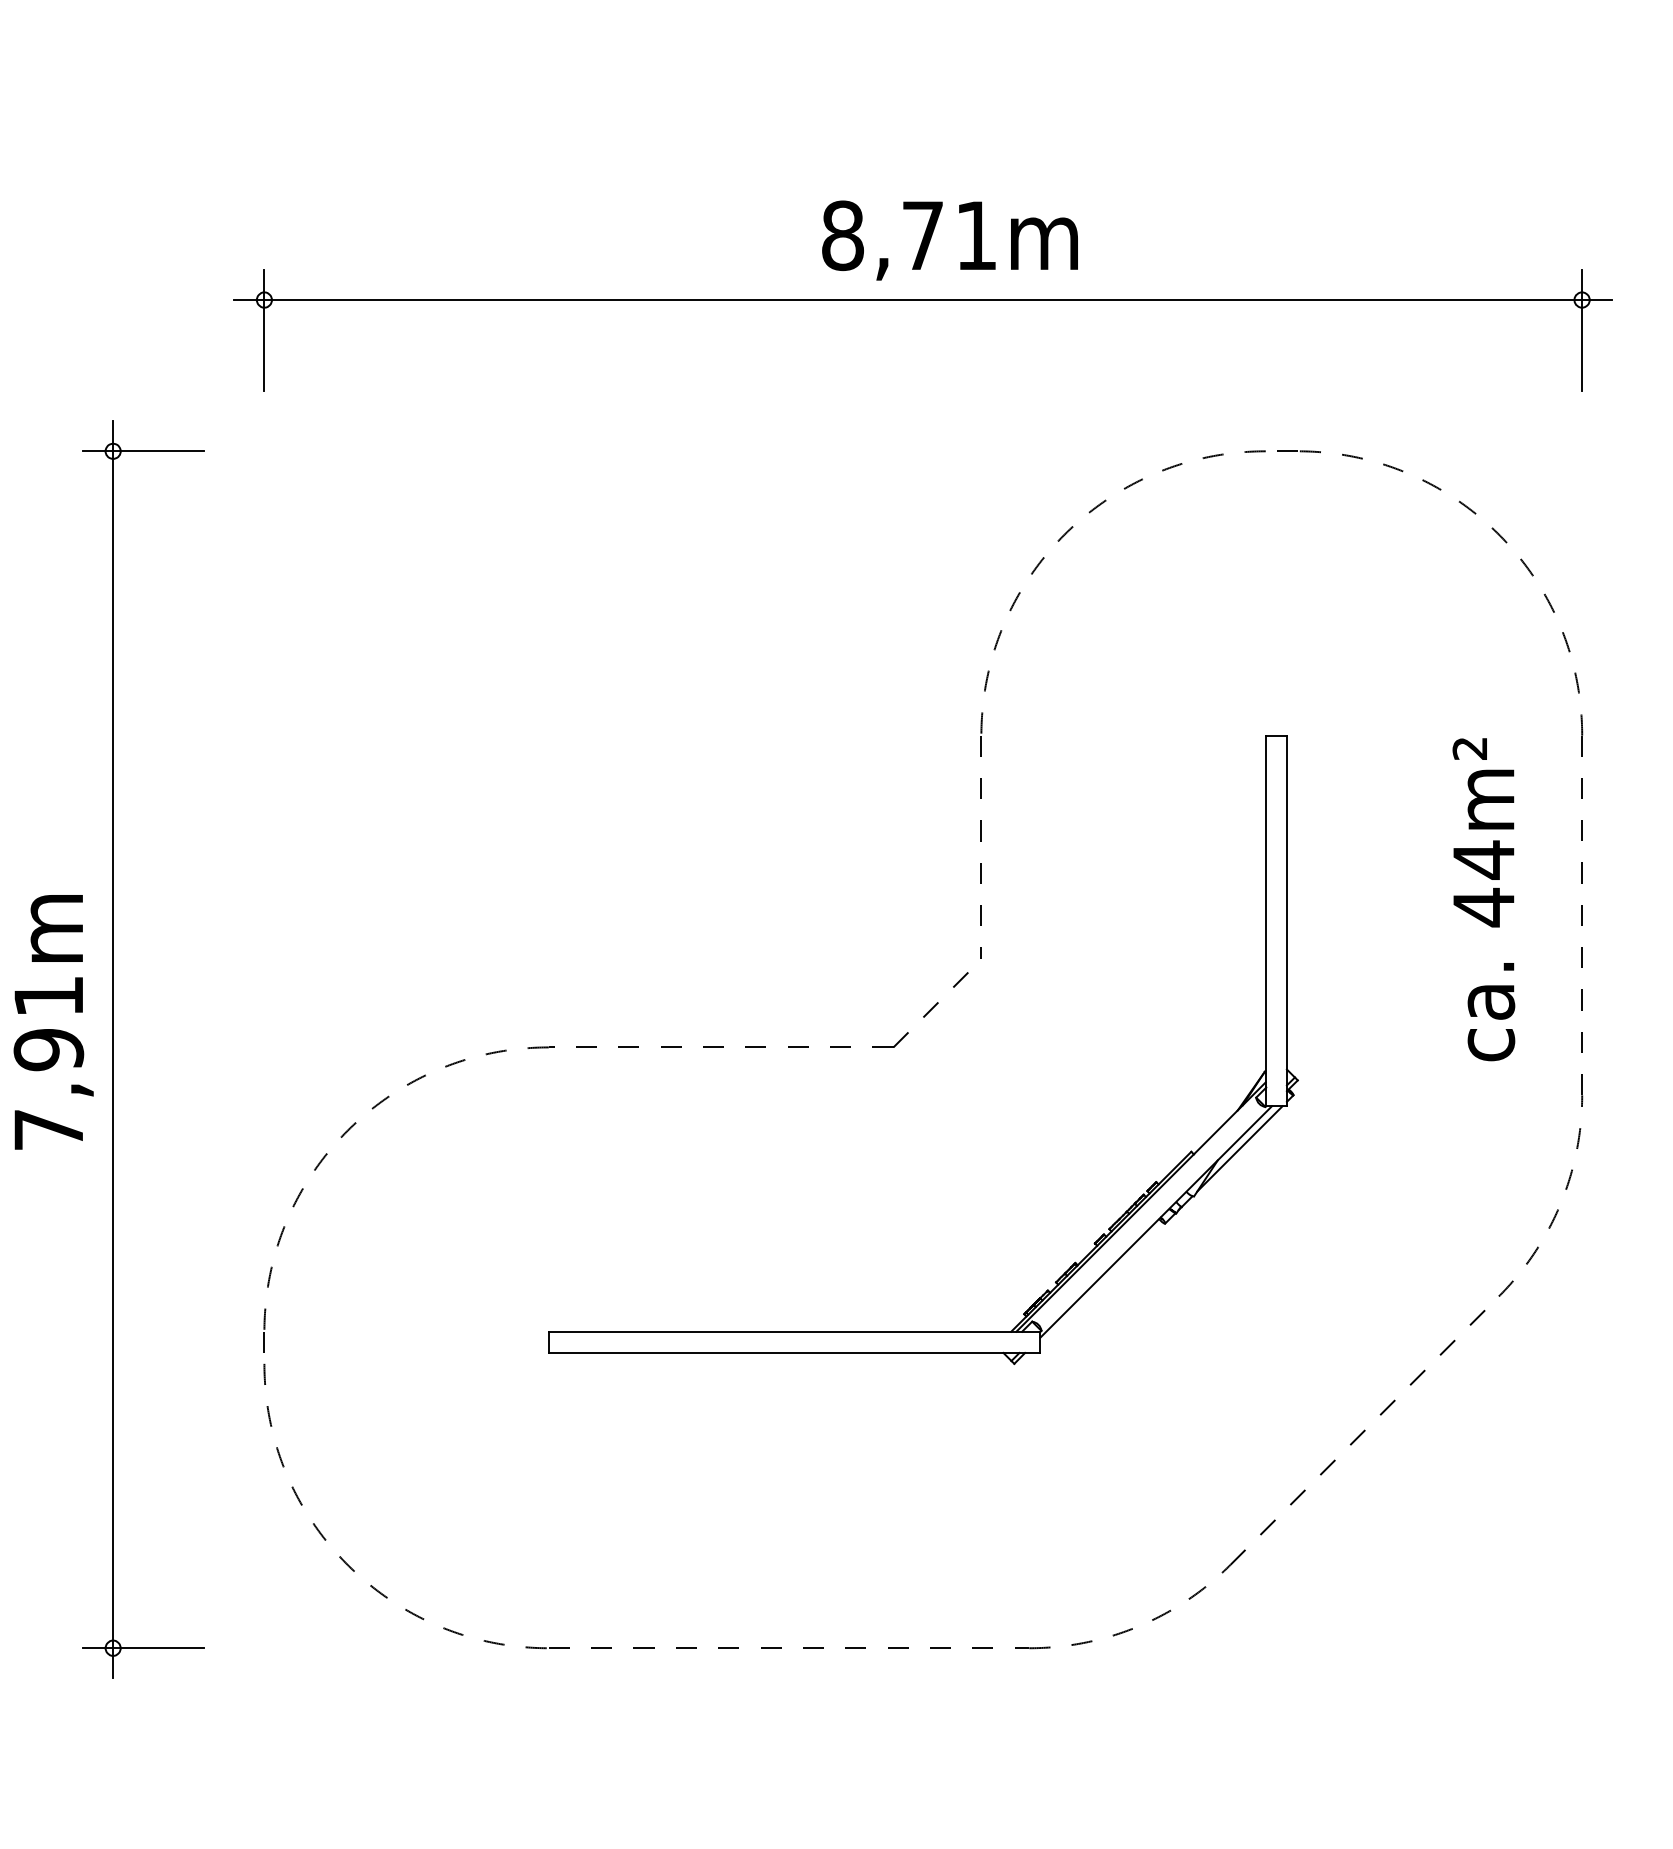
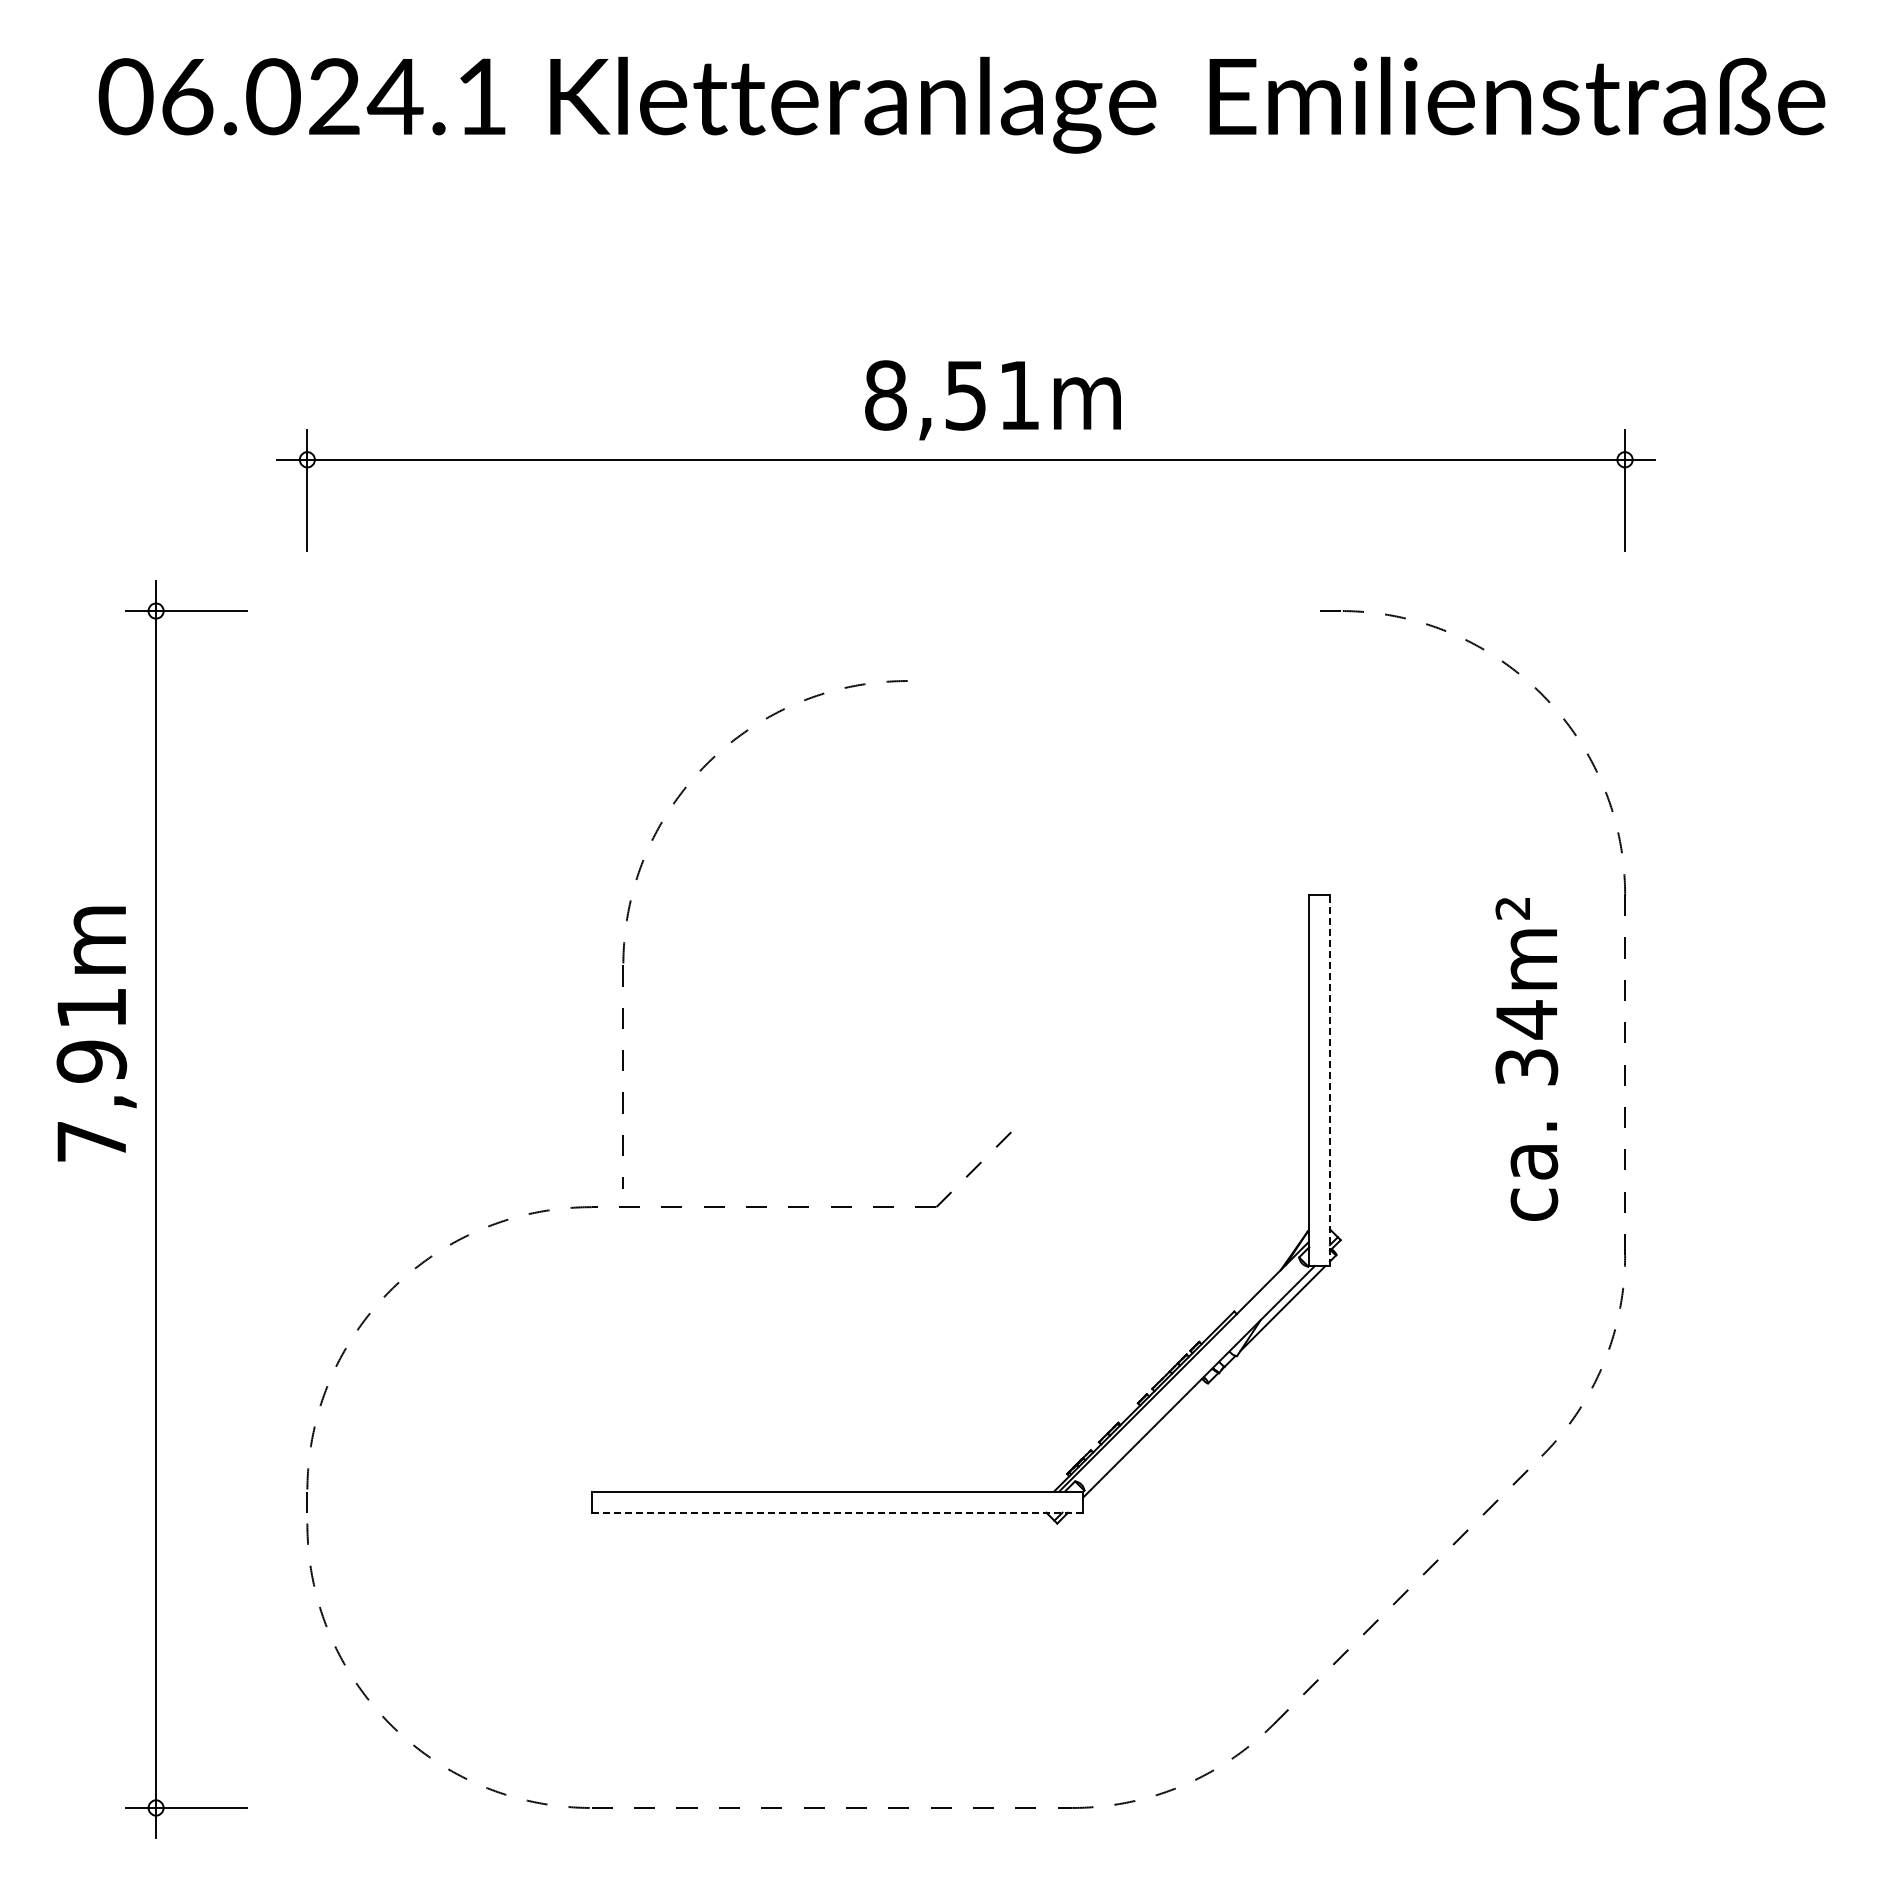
text: (922, 235) -> (965, 395), 8,71m -> 8,51m
part: (988, 677) -> (630, 907), moved
text: (1483, 907) -> (1526, 1067), 44m² -> 34m²
line: (1286, 920) -> (1329, 1080), solid -> dashed
text: (53, 1021) -> (96, 1033), moved
line: (794, 1352) -> (837, 1512), solid -> dashed

